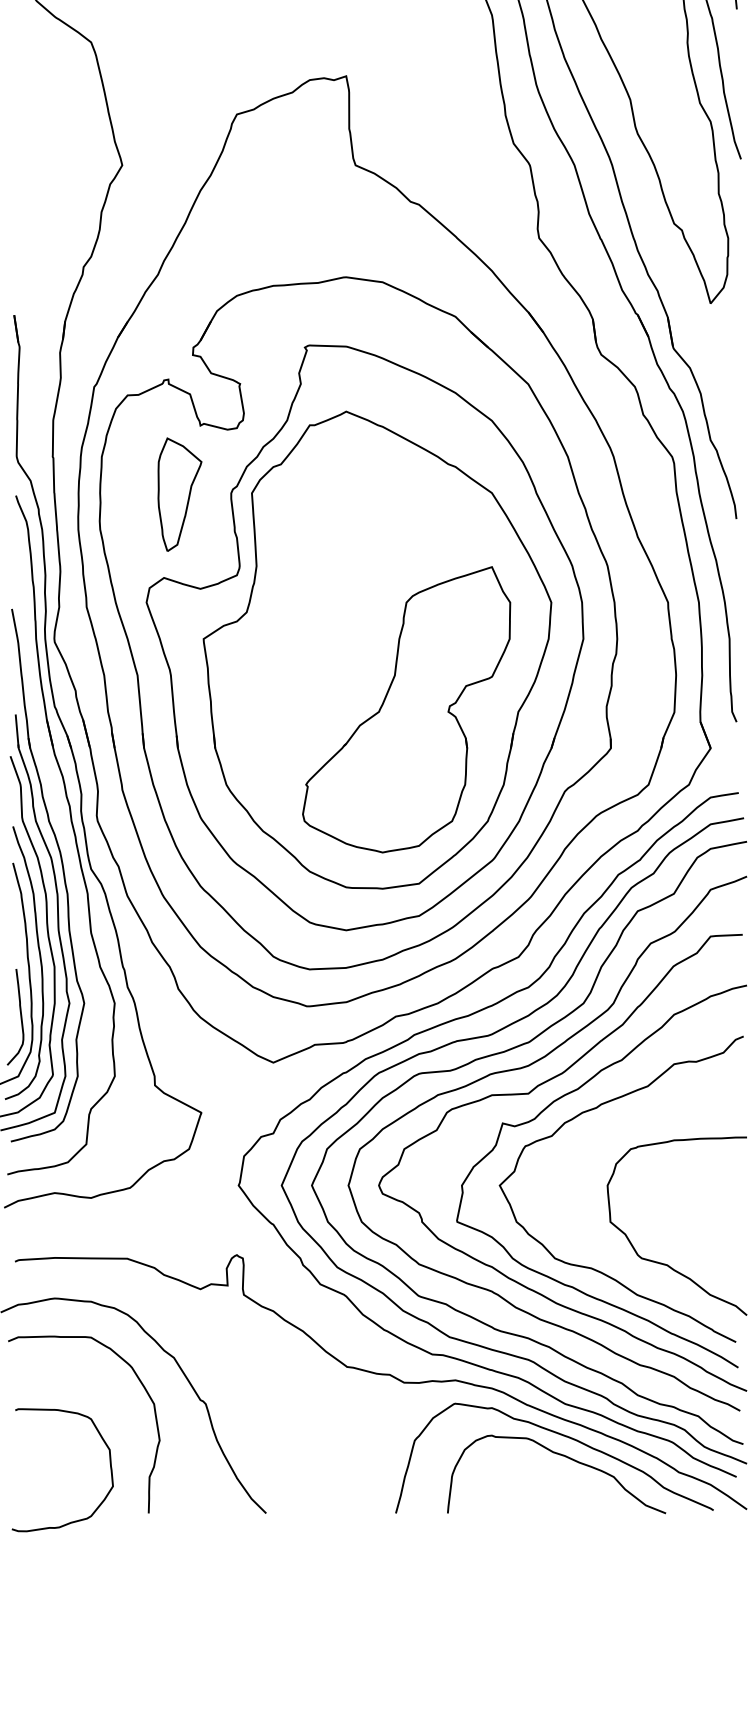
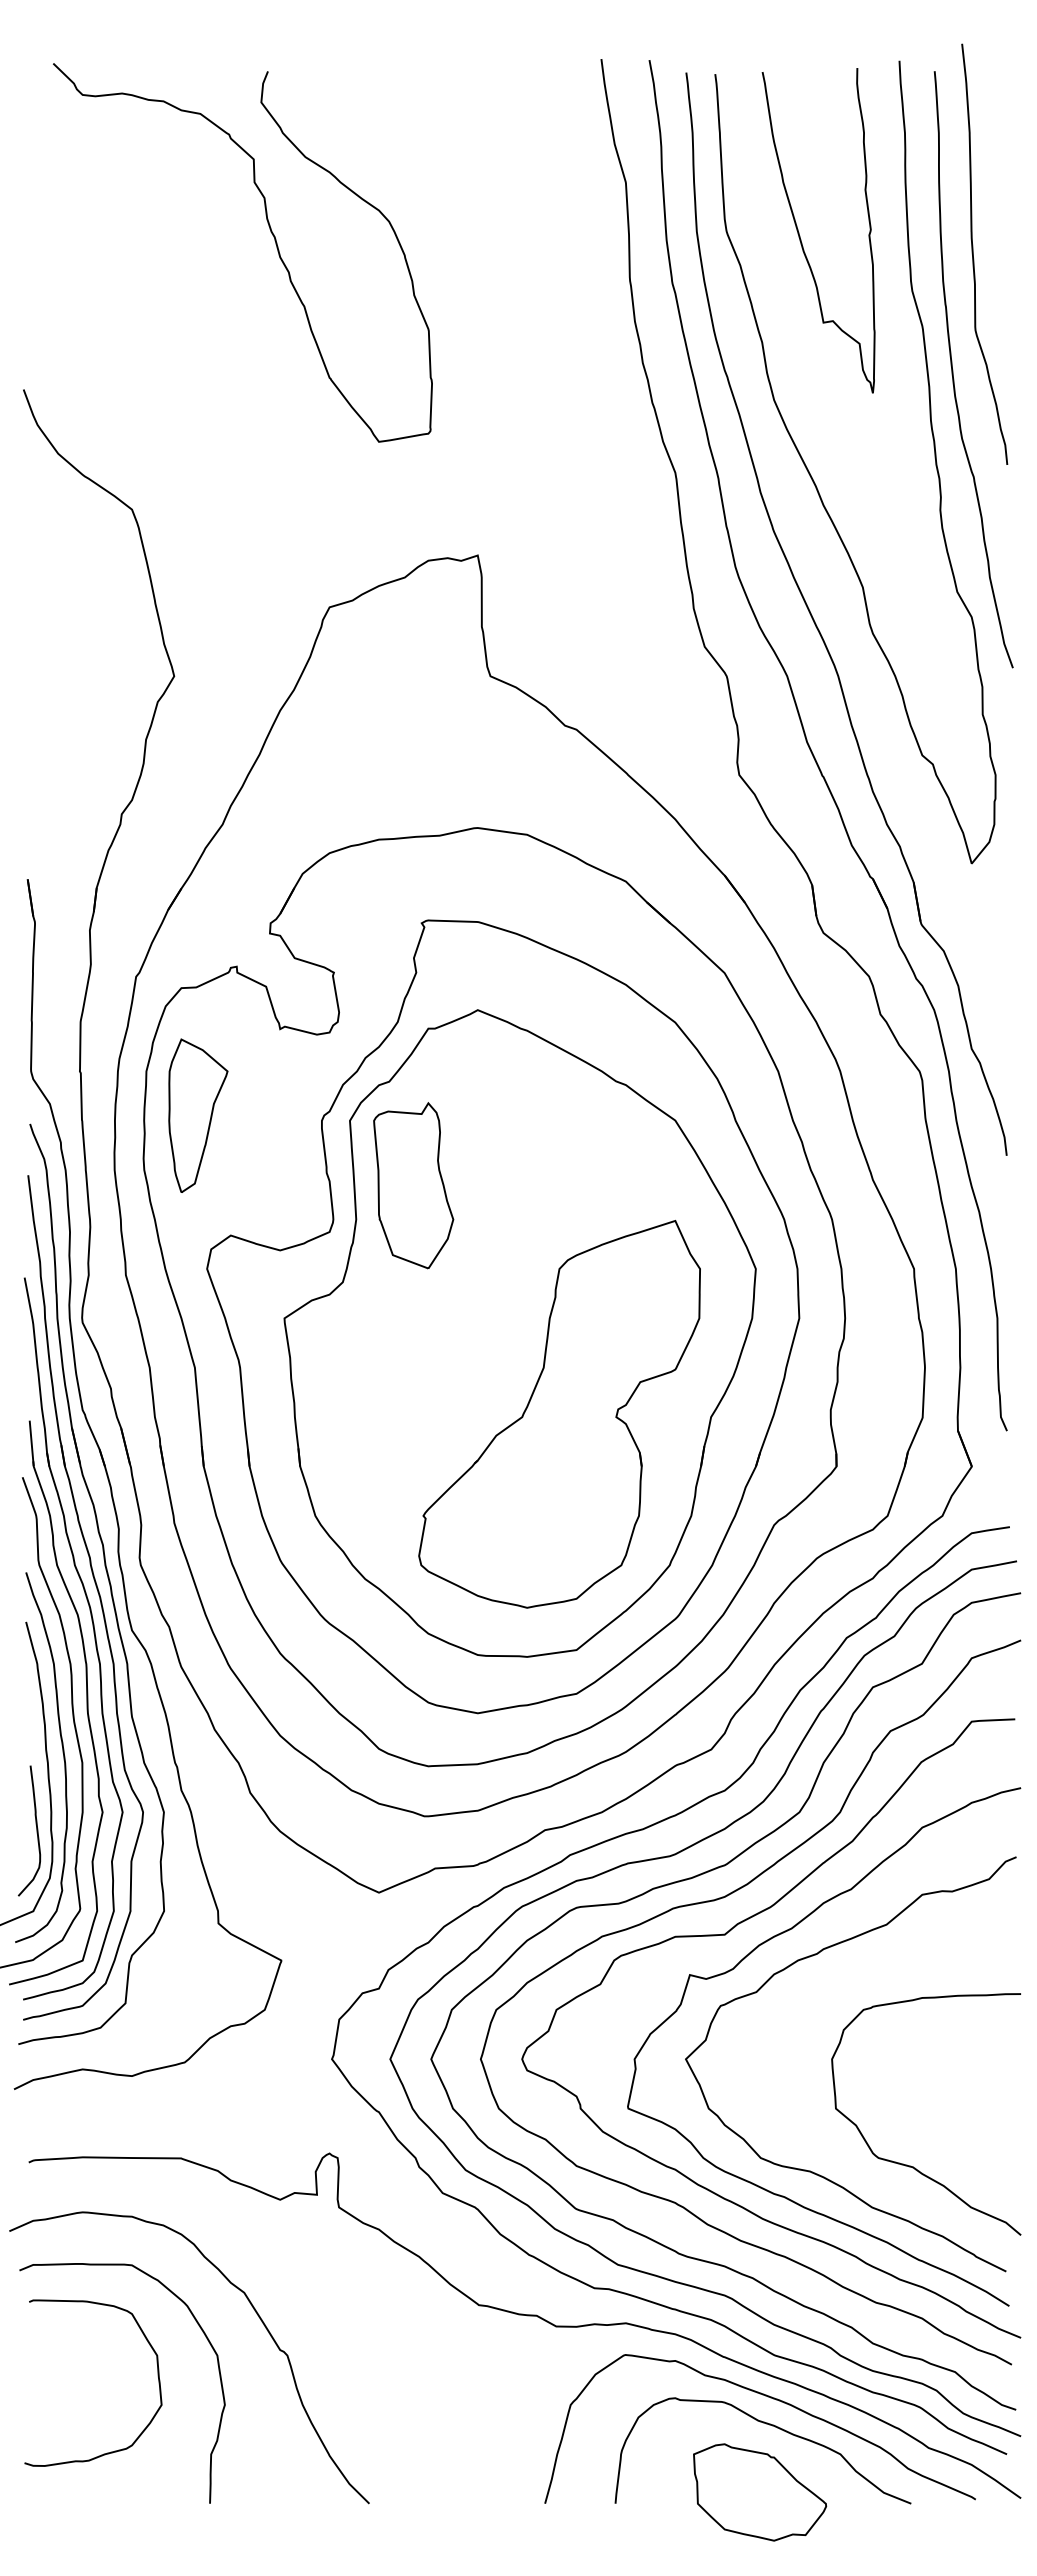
part: (180, 494) -> (198, 1115), moved
part: (298, 540) -> (413, 1185), added
part: (65, 841) -> (97, 1592), added
curve: (109, 1465) -> (157, 2376), moved
part: (554, 1505) -> (760, 2492), added

